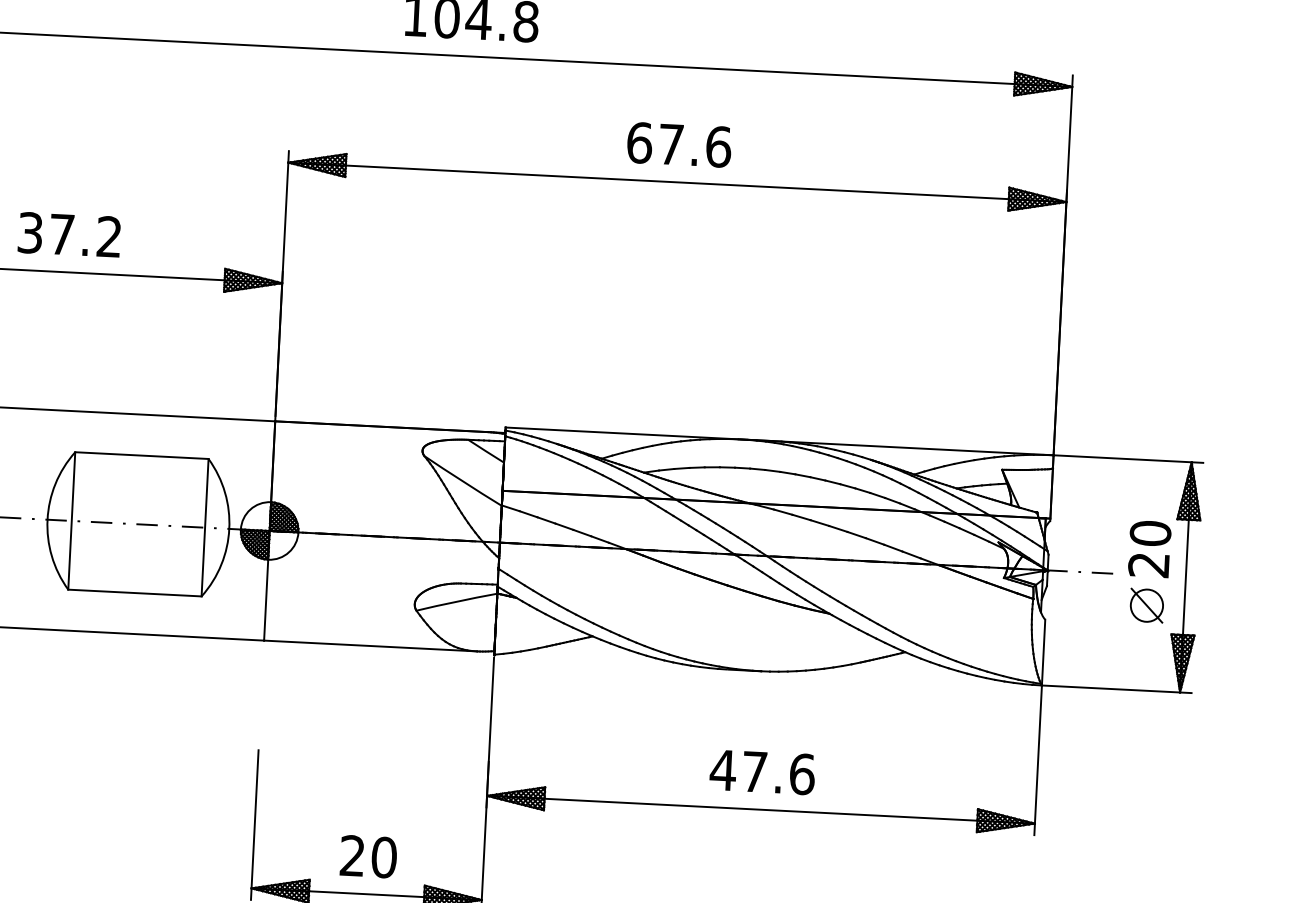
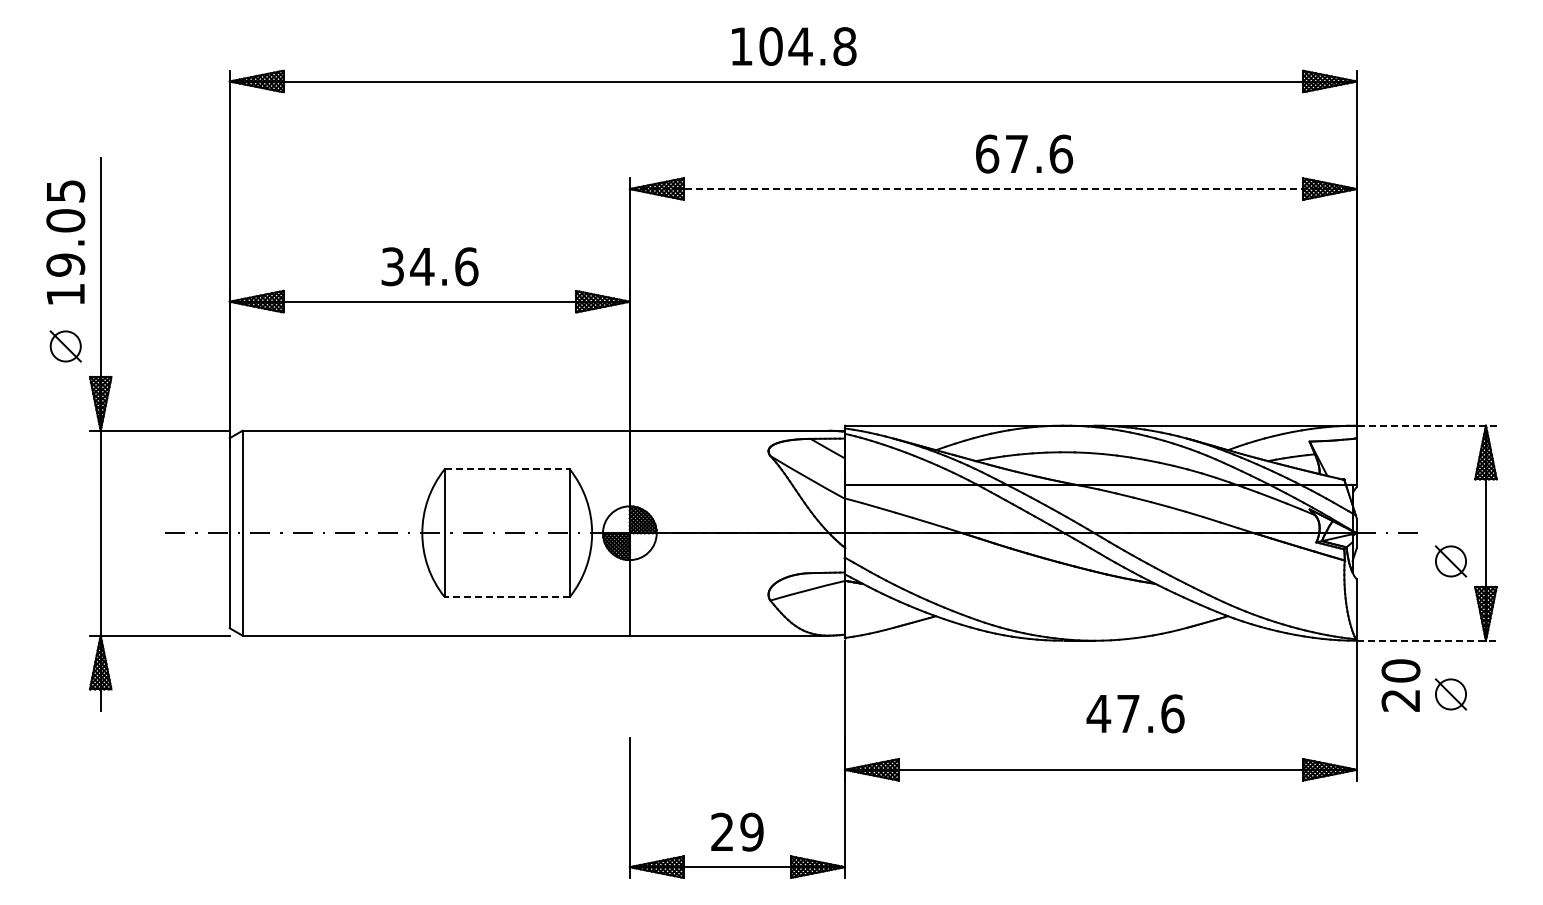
text: (679, 144) -> (1024, 153), moved
line: (677, 182) -> (993, 189), solid -> dashed
text: (85, 235) -> (444, 266), 37.2 -> 34.6
line: (142, 456) -> (507, 469), solid -> dashed
line: (1128, 458) -> (1426, 425), solid -> dashed
text: (1149, 549) -> (1400, 685), moved
line: (134, 593) -> (506, 597), solid -> dashed
line: (1116, 688) -> (1426, 640), solid -> dashed
part: (1139, 748) -> (1450, 694), added
text: (762, 771) -> (1135, 713), moved
text: (383, 857) -> (751, 832), 20 -> 29

